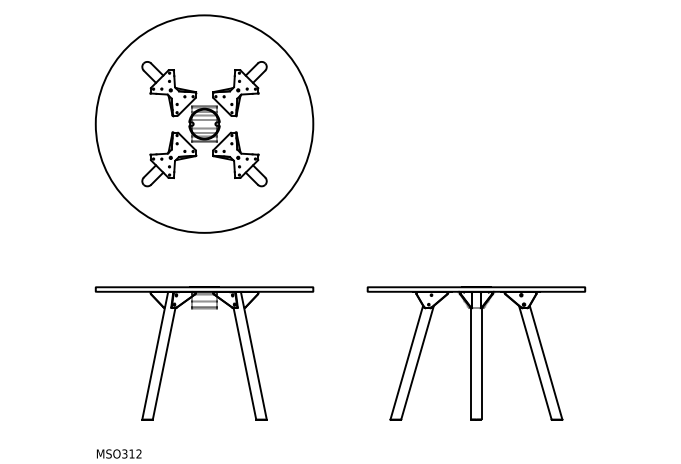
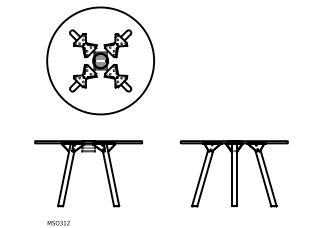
part: (169, 348) -> (71, 171), moved

